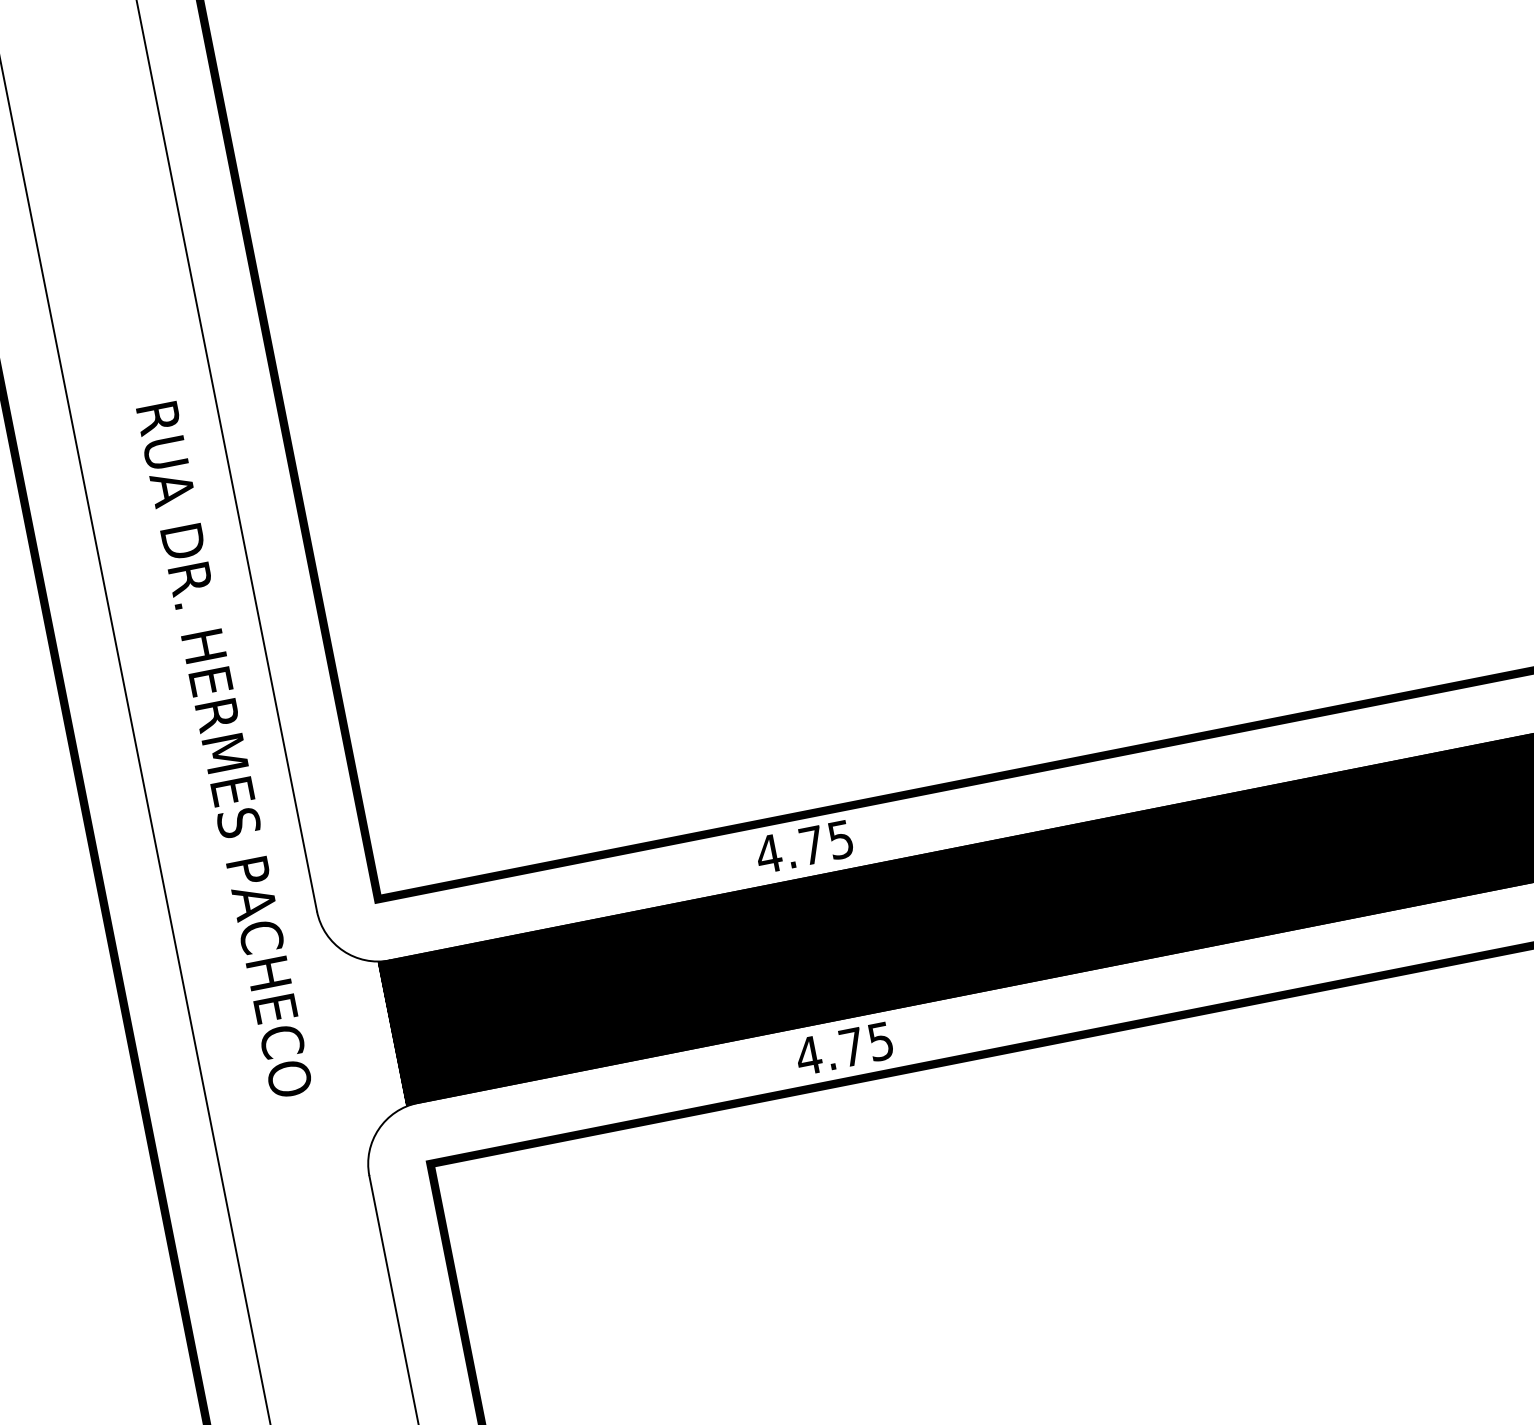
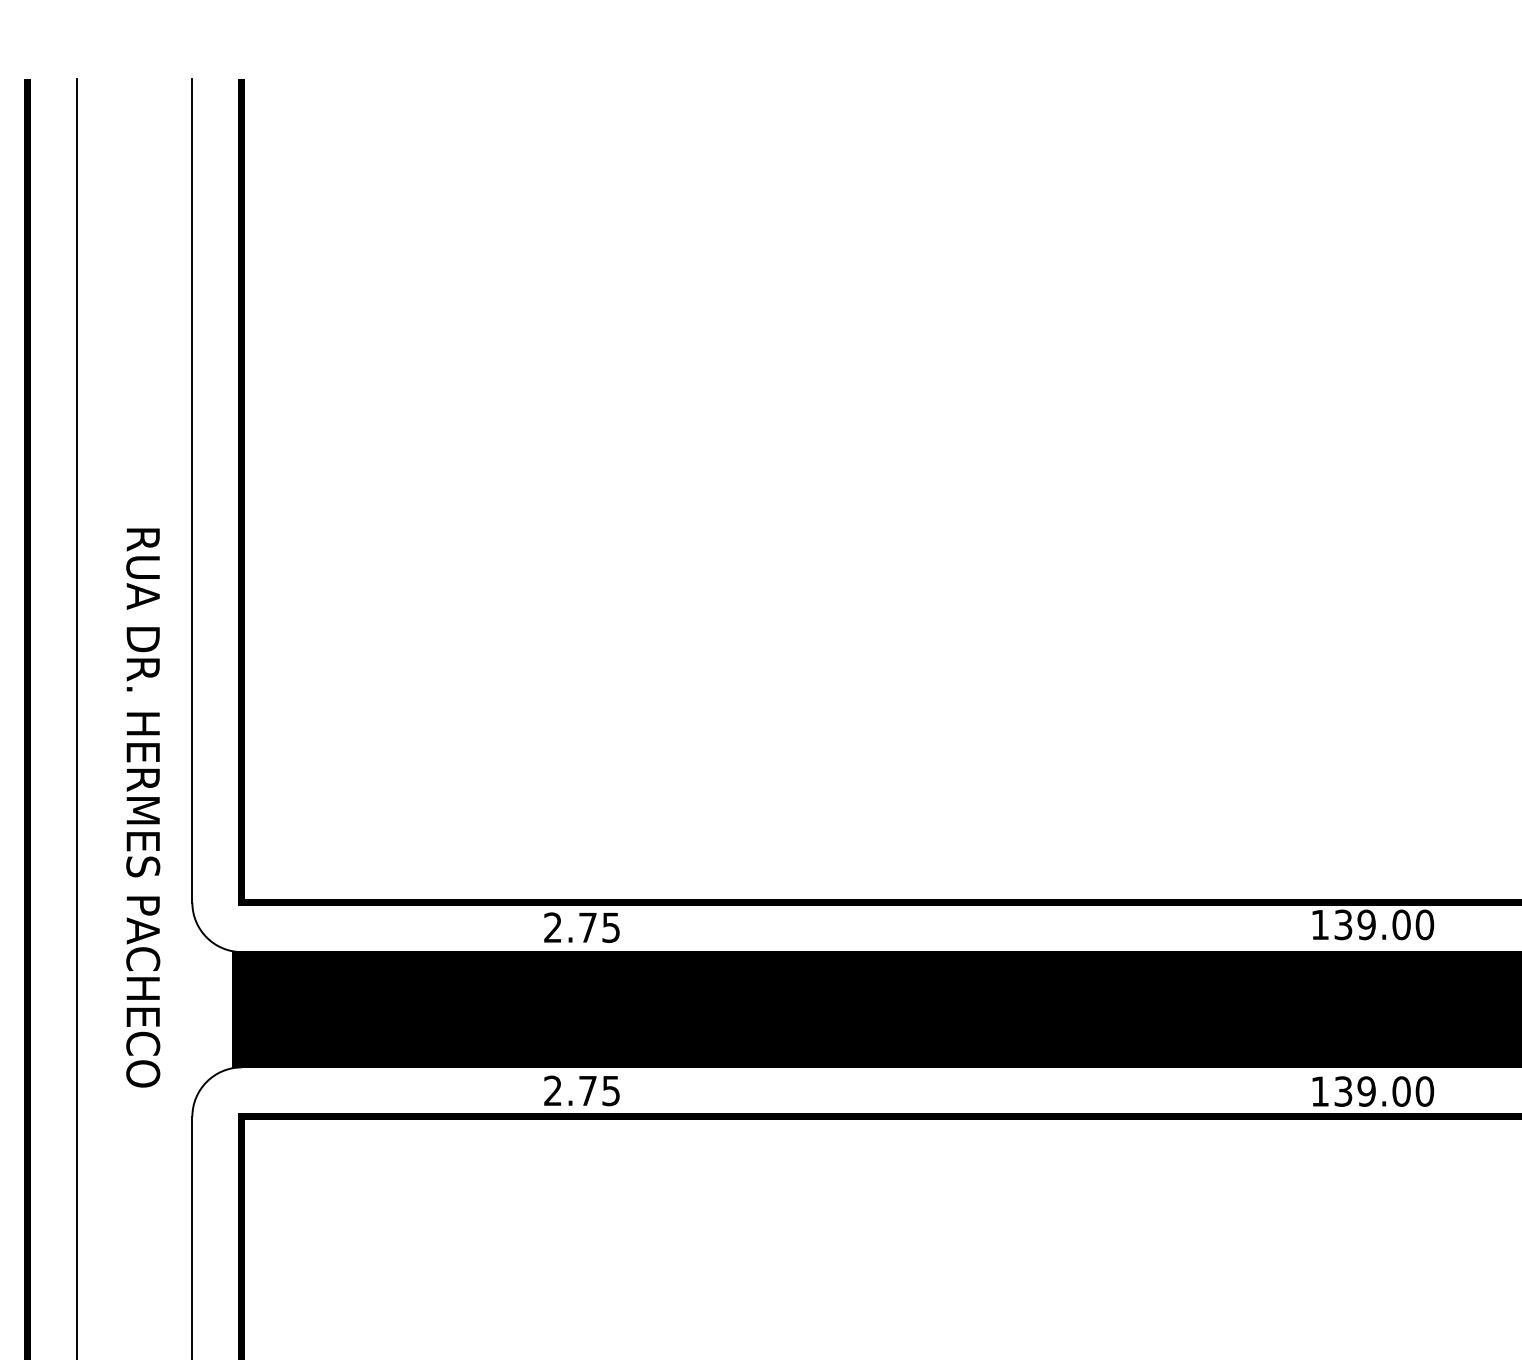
text: (224, 749) -> (143, 807), moved
text: (768, 853) -> (552, 927), 4.75 -> 2.75
text: (808, 1055) -> (552, 1090), 4.75 -> 2.75

